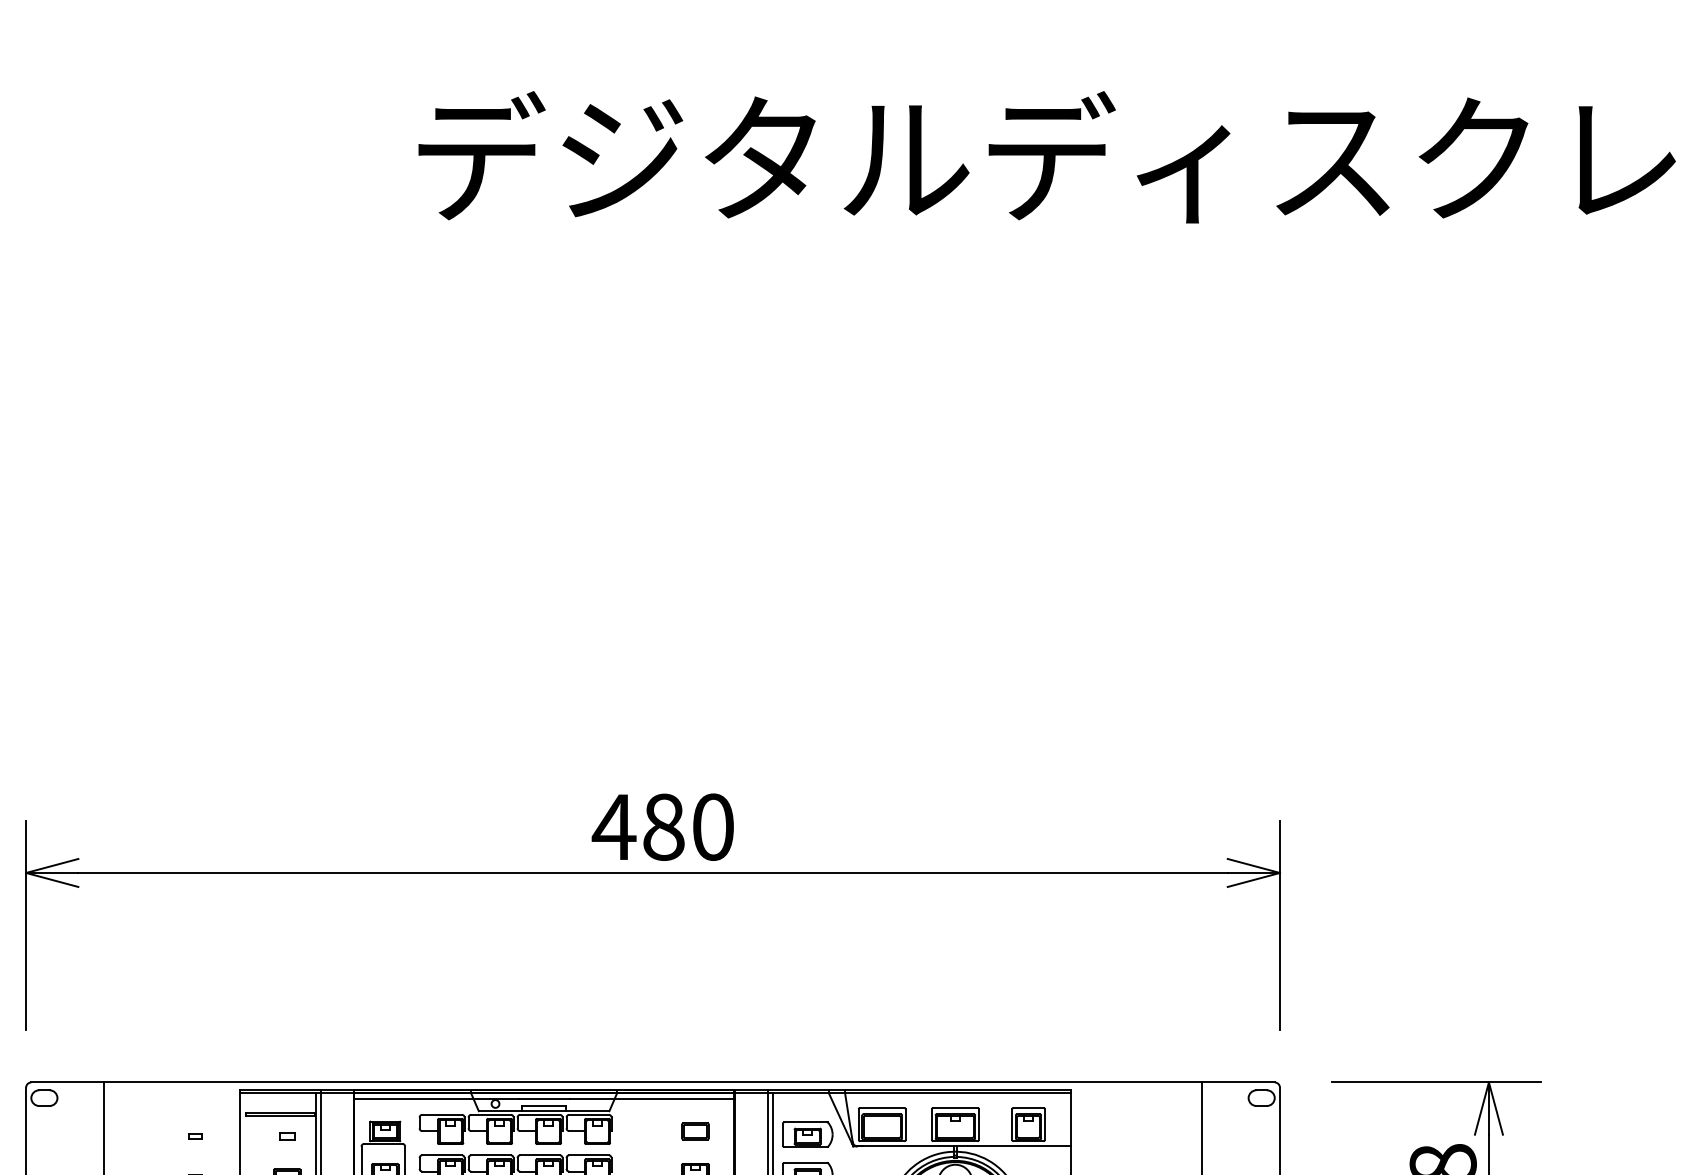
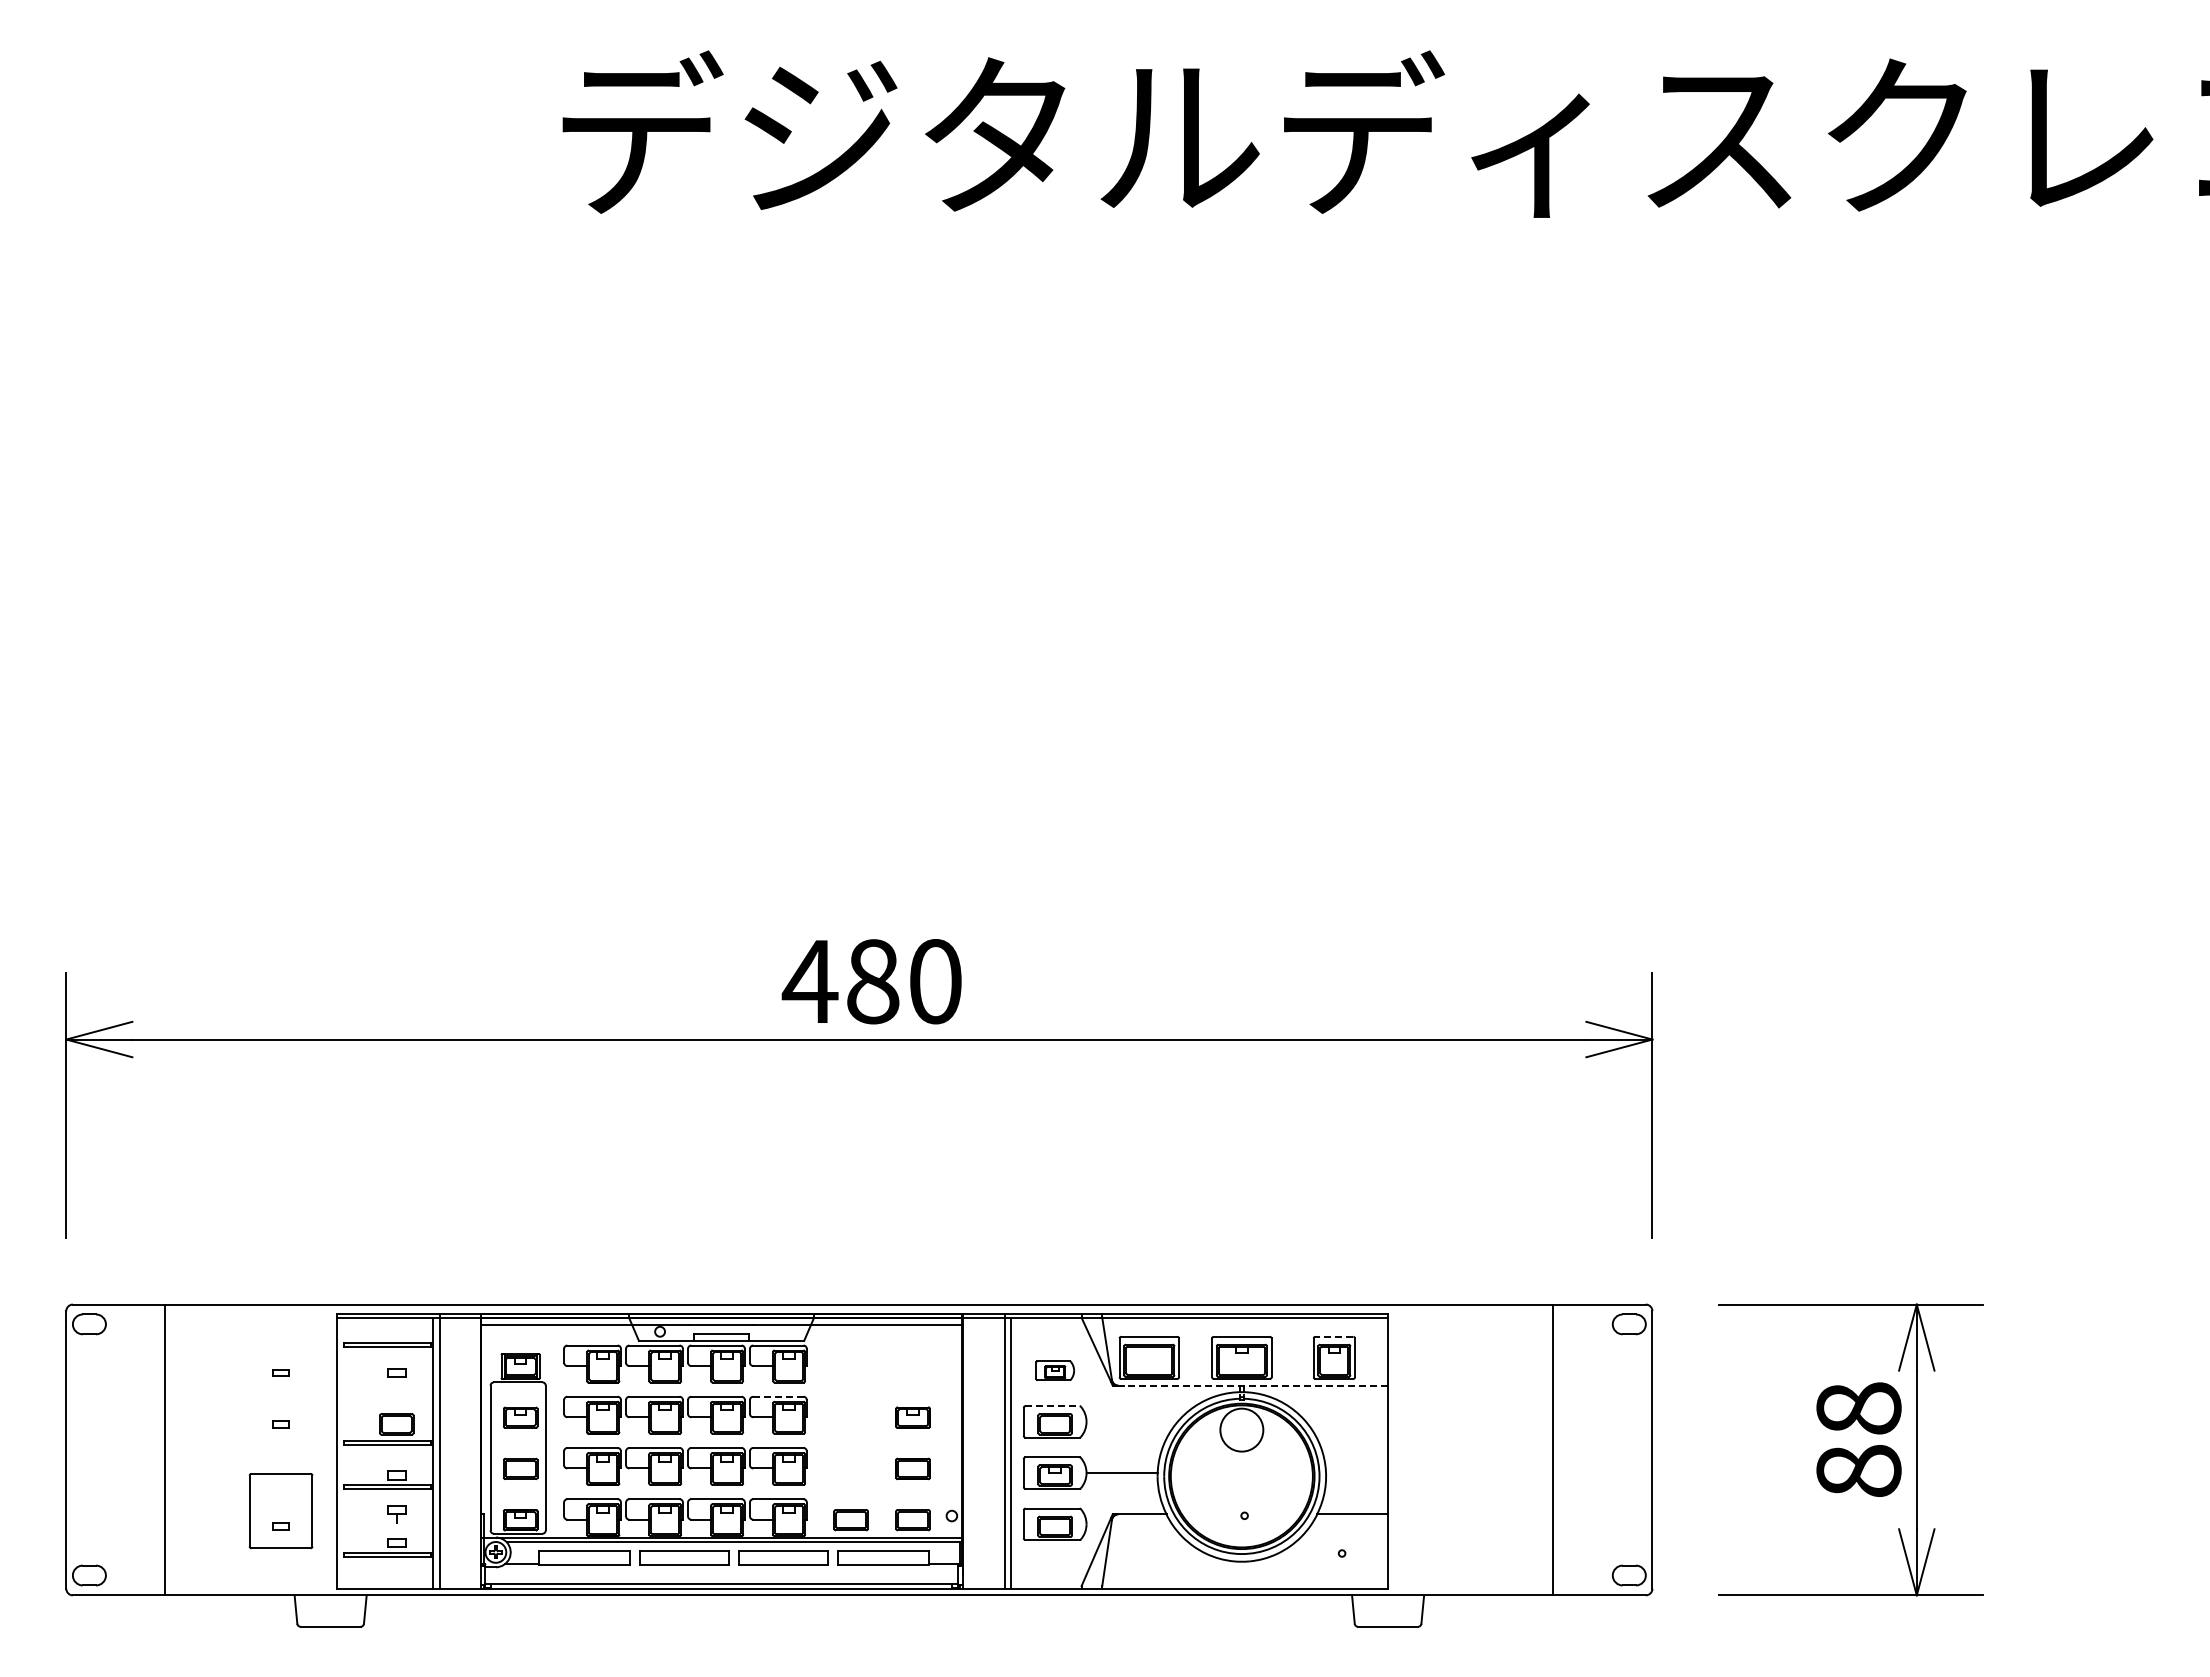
line: (1027, 1107) -> (1333, 1336), solid -> dashed
part: (695, 1131) -> (912, 1366), removed
part: (808, 1134) -> (1055, 1370), size x0.6
line: (963, 1146) -> (1252, 1385), solid -> dashed
line: (588, 1155) -> (777, 1396), solid -> dashed
line: (806, 1163) -> (1053, 1406), solid -> dashed

